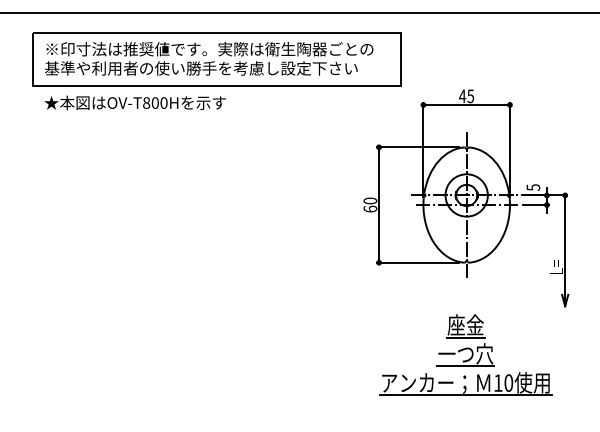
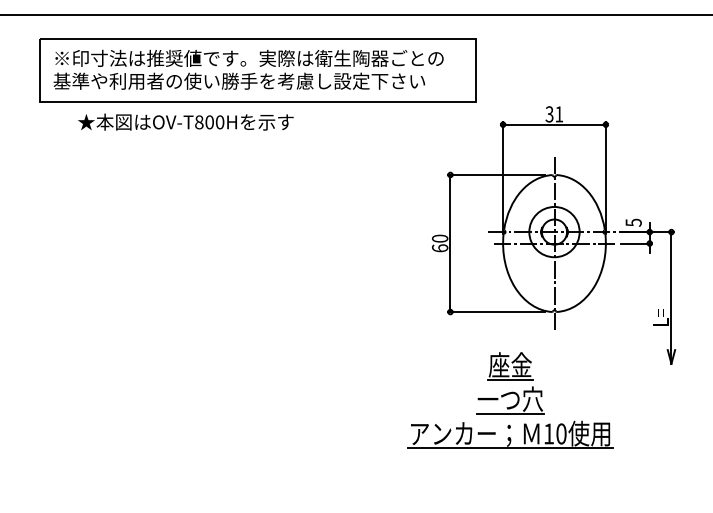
text: (466, 96) -> (554, 114), 45 -> 31
text: (134, 102) -> (185, 121), moved
part: (465, 354) -> (510, 400), moved

